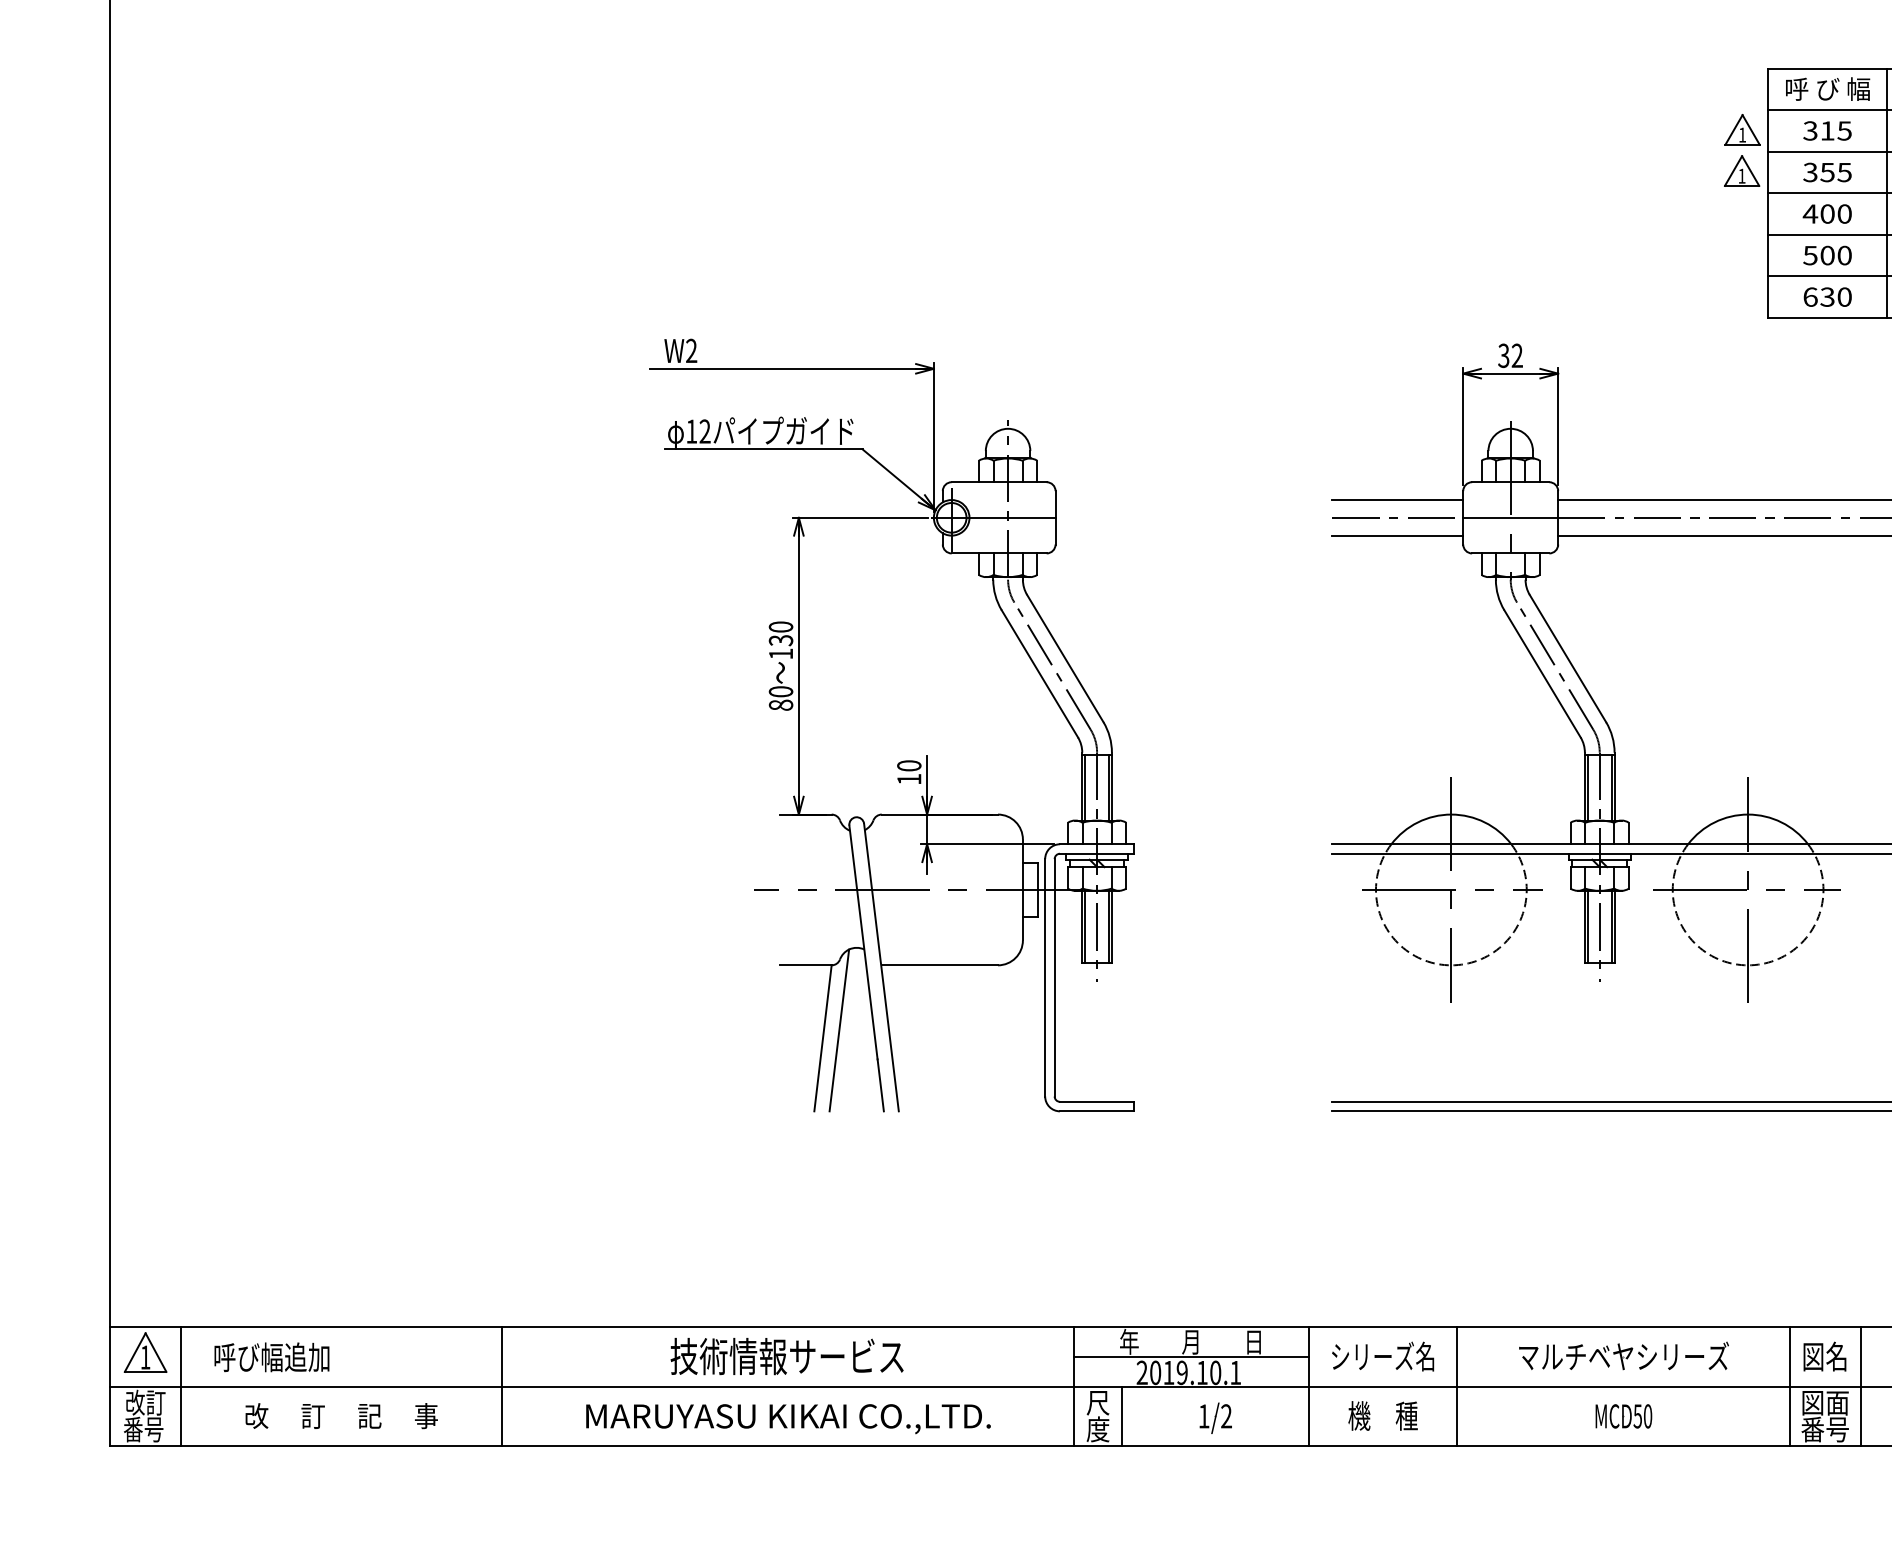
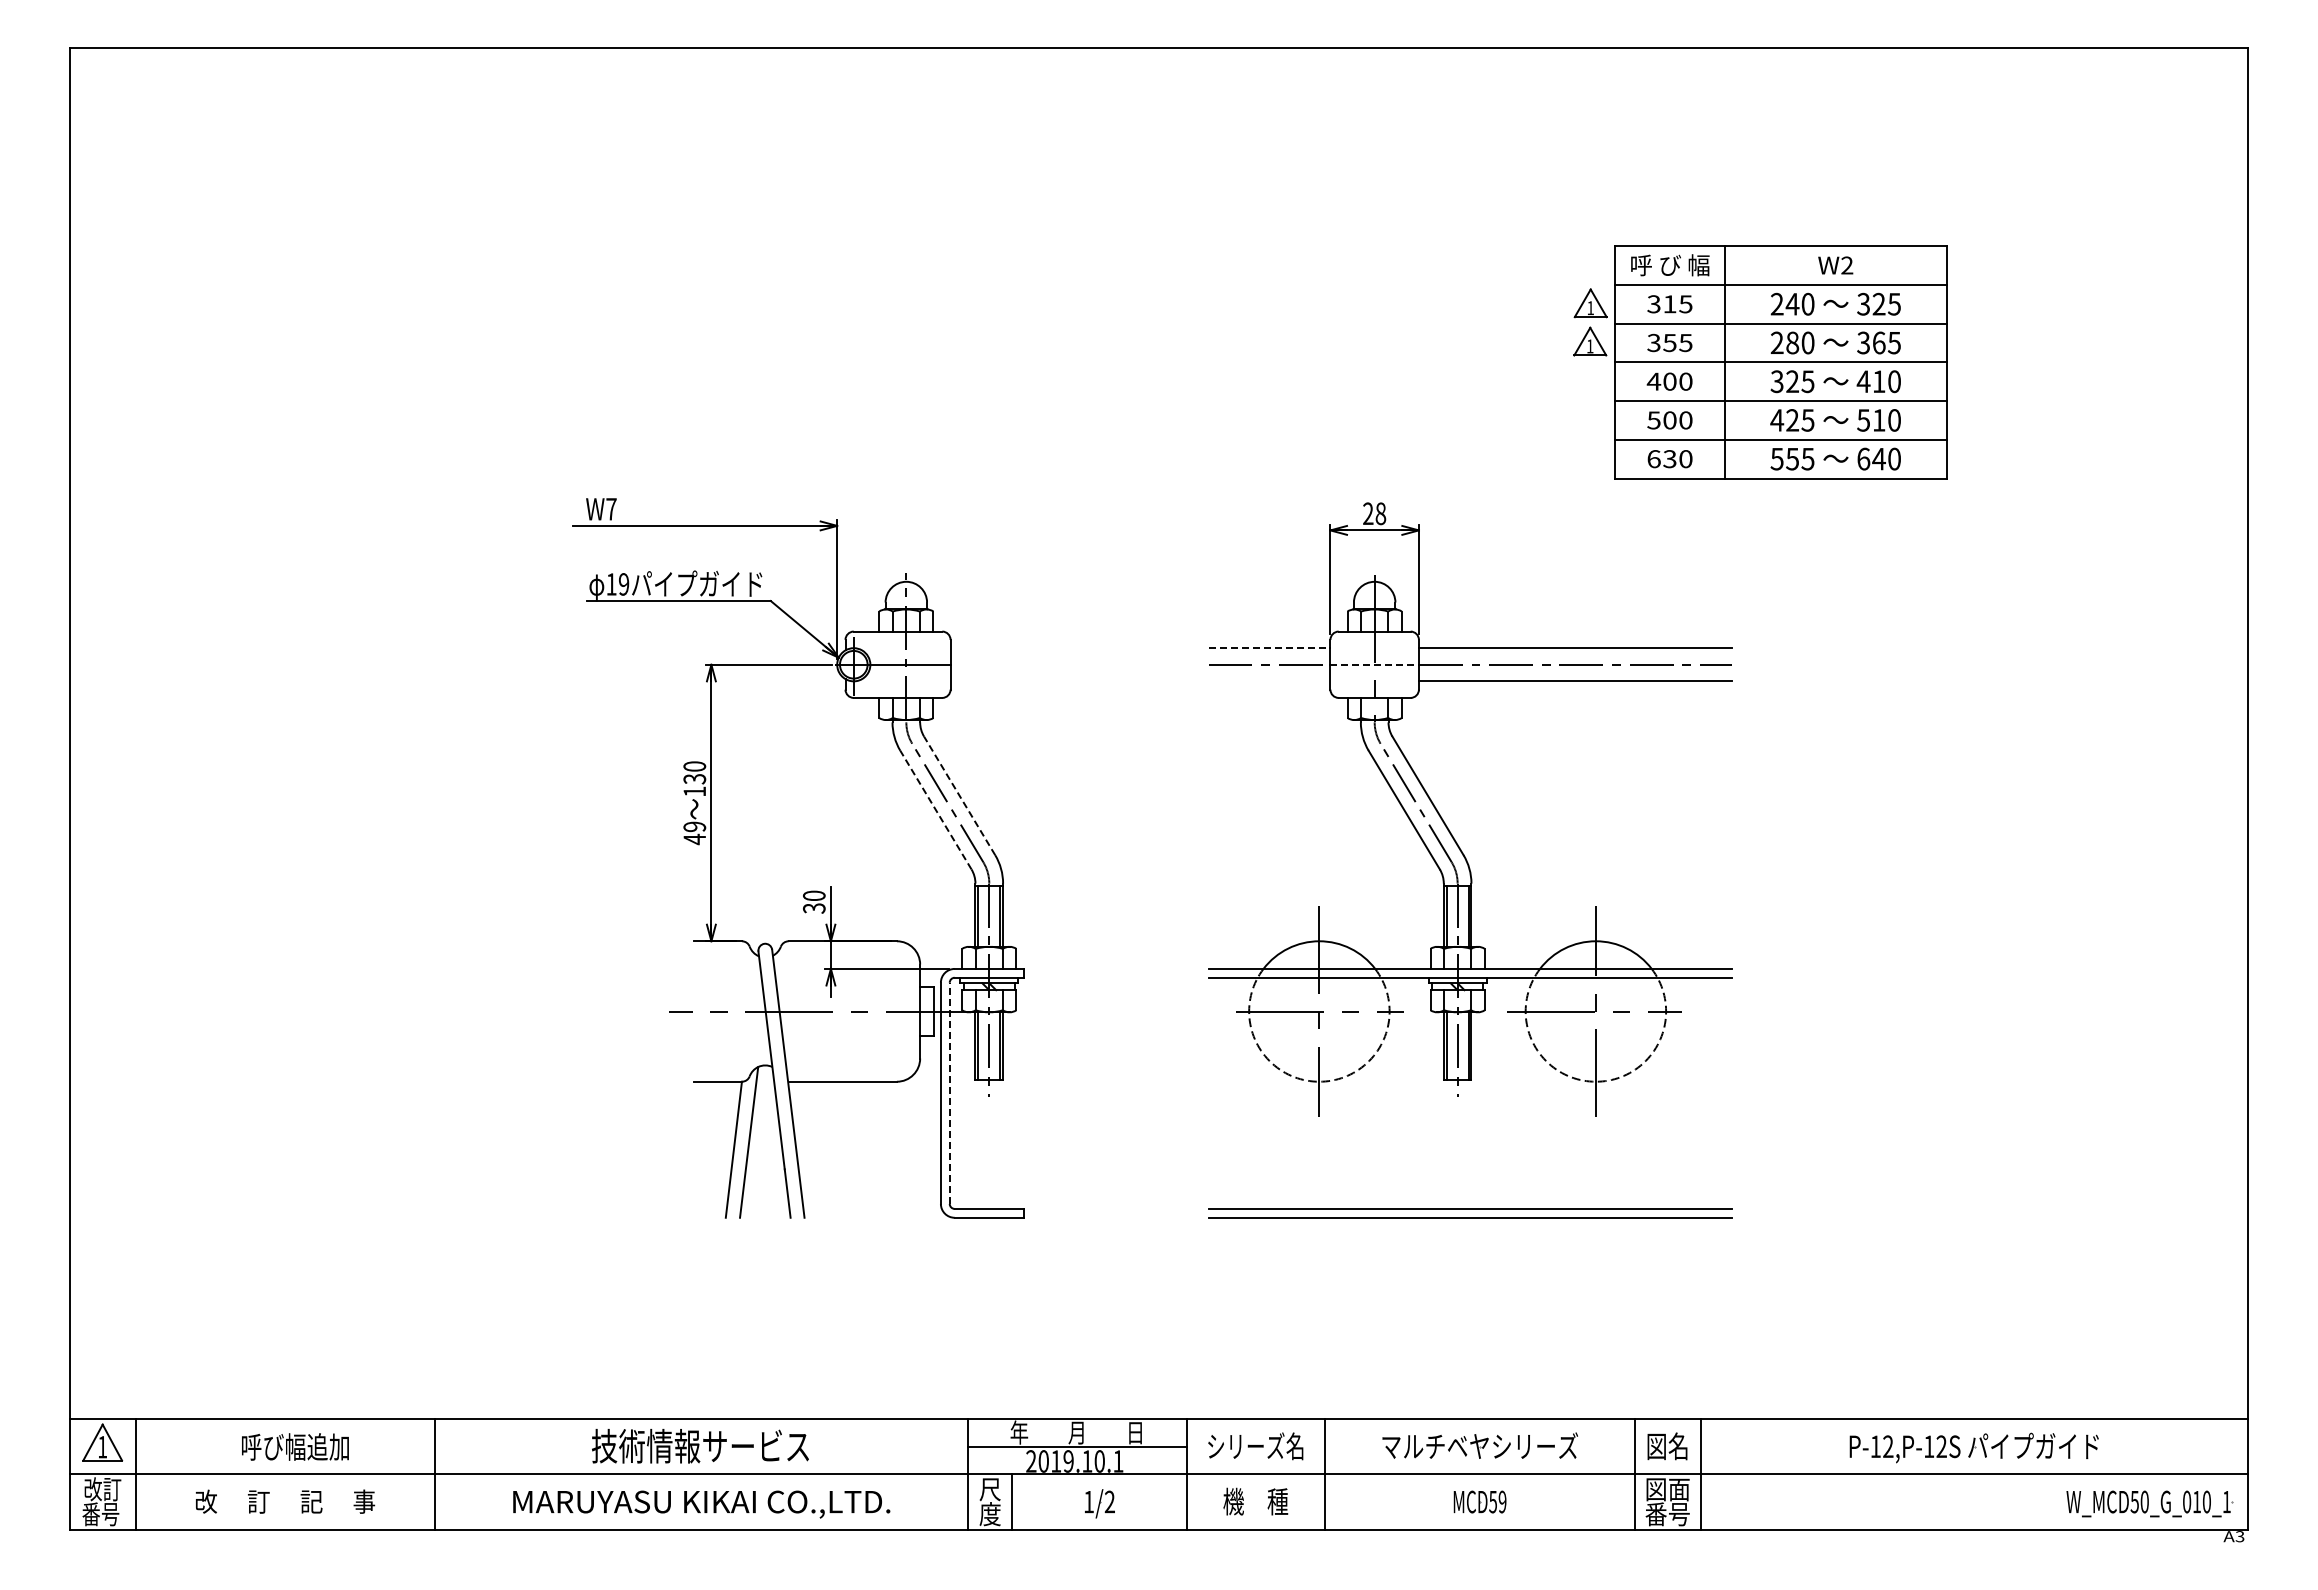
text: (691, 350) -> (611, 508), W2 -> W7
text: (1510, 355) -> (1374, 513), 32 -> 28
text: (704, 431) -> (623, 584), 12 -> 19
line: (1397, 500) -> (1269, 648), solid -> dashed
line: (1511, 517) -> (1375, 664), solid -> dashed
line: (1397, 535) -> (1269, 681), removed
line: (1065, 658) -> (959, 795), solid -> dashed
line: (1039, 673) -> (935, 809), solid -> dashed
text: (780, 698) -> (694, 833), 80 -> 49
text: (908, 779) -> (813, 908), 10 -> 30
line: (1054, 977) -> (949, 1093), solid -> dashed
text: (272, 1356) -> (295, 1446), moved
text: (1647, 1415) -> (1502, 1501), MCD50 -> MCD59

